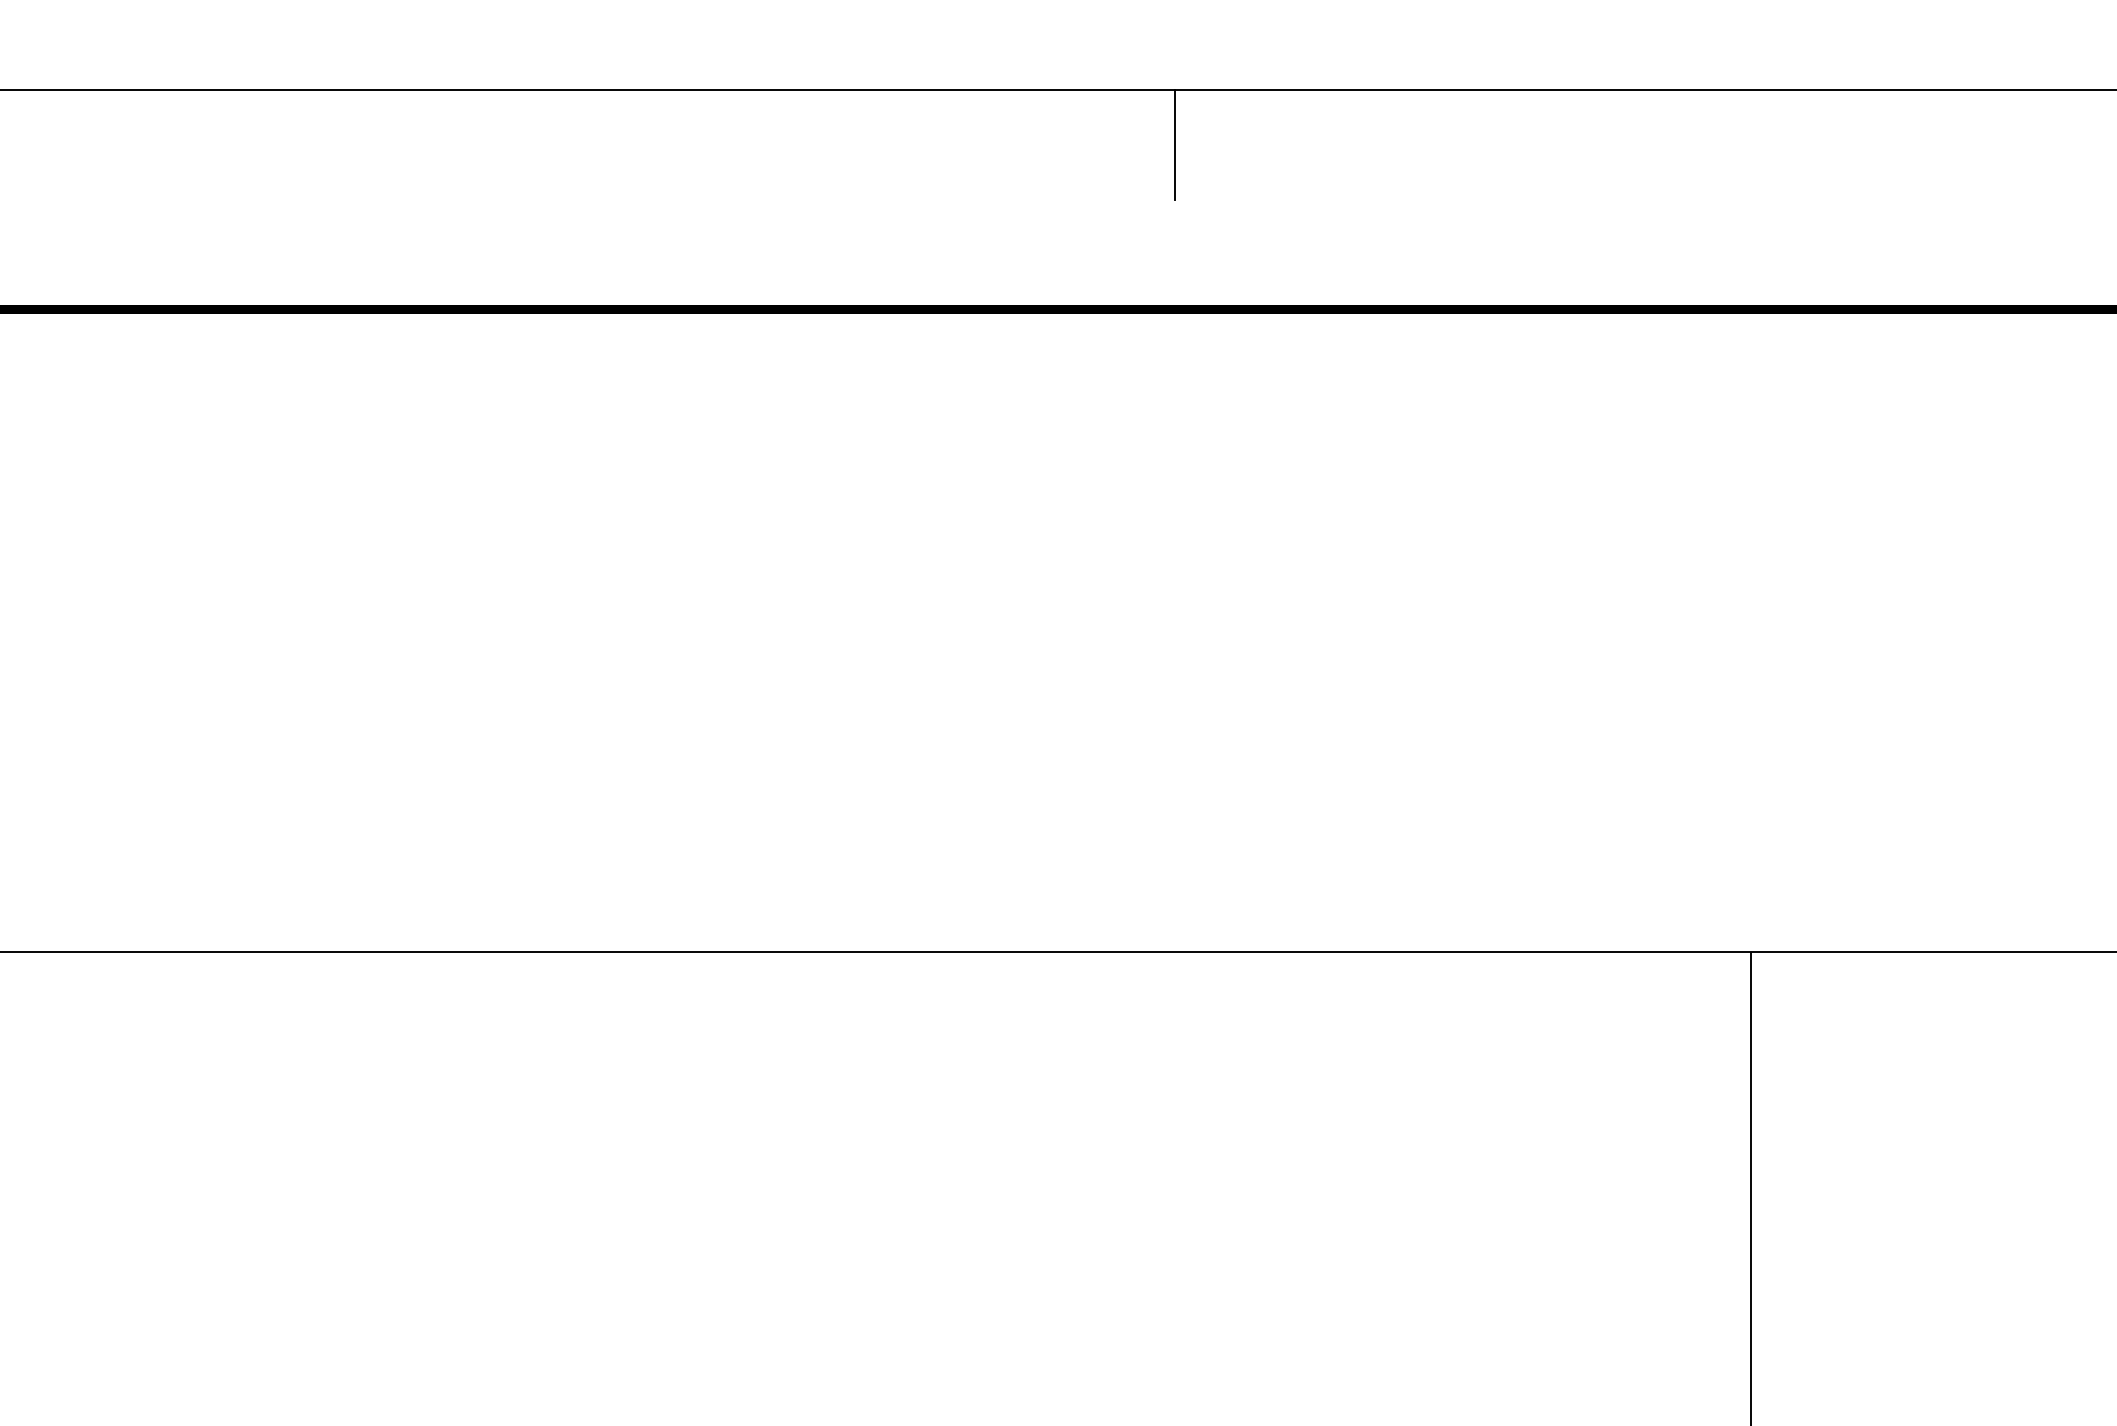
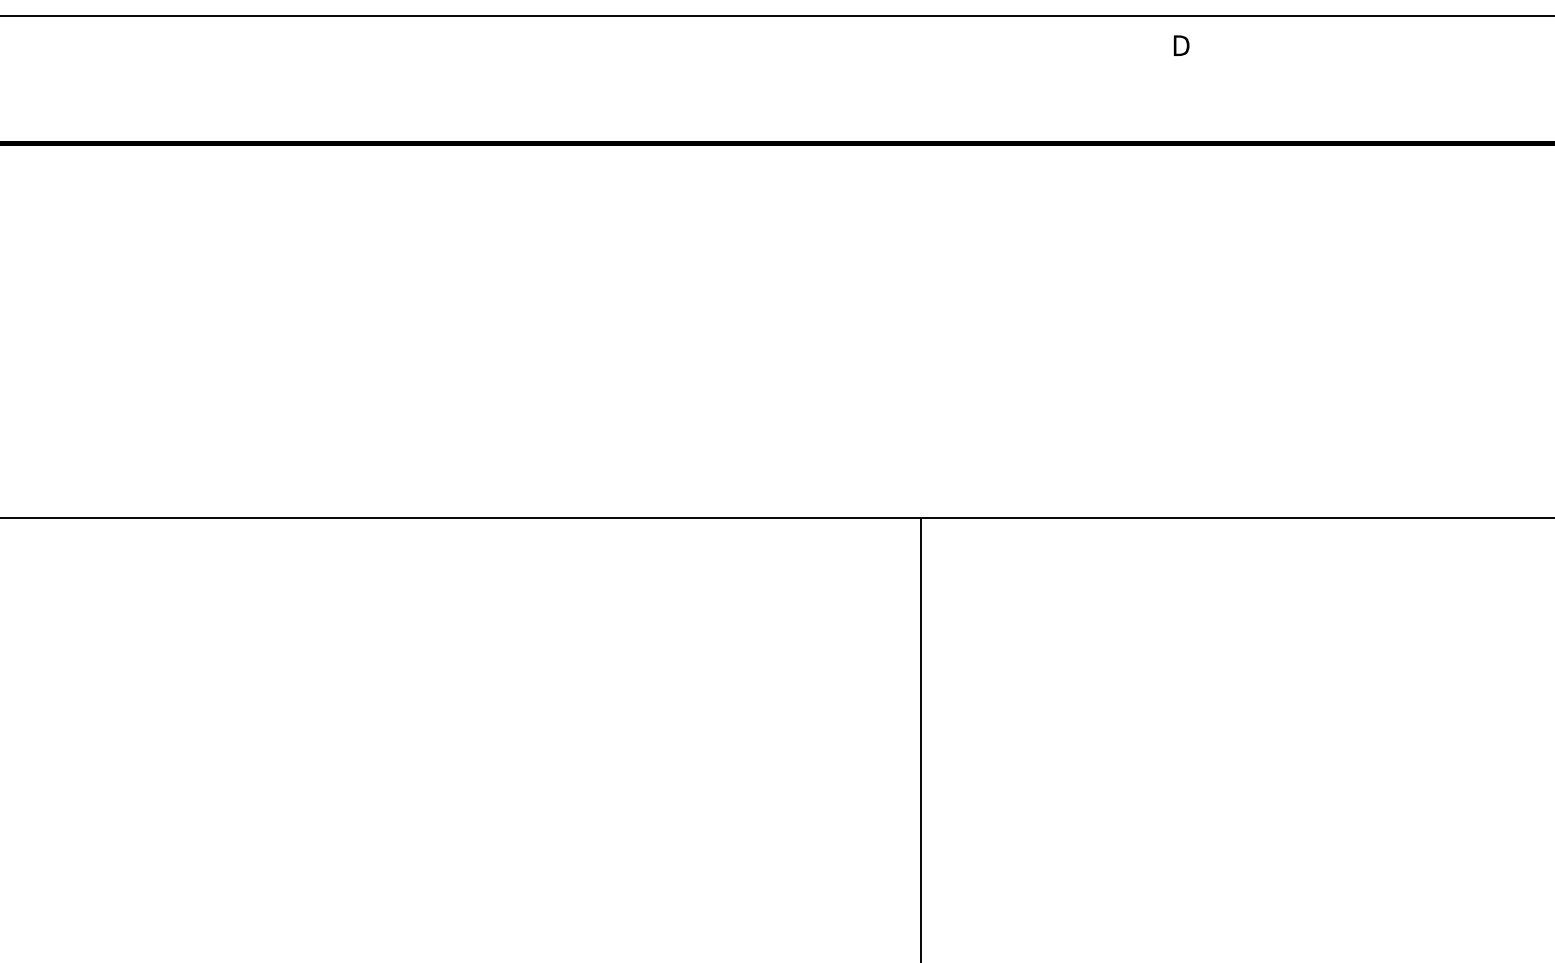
line: (1175, 144) -> (585, 47), removed

